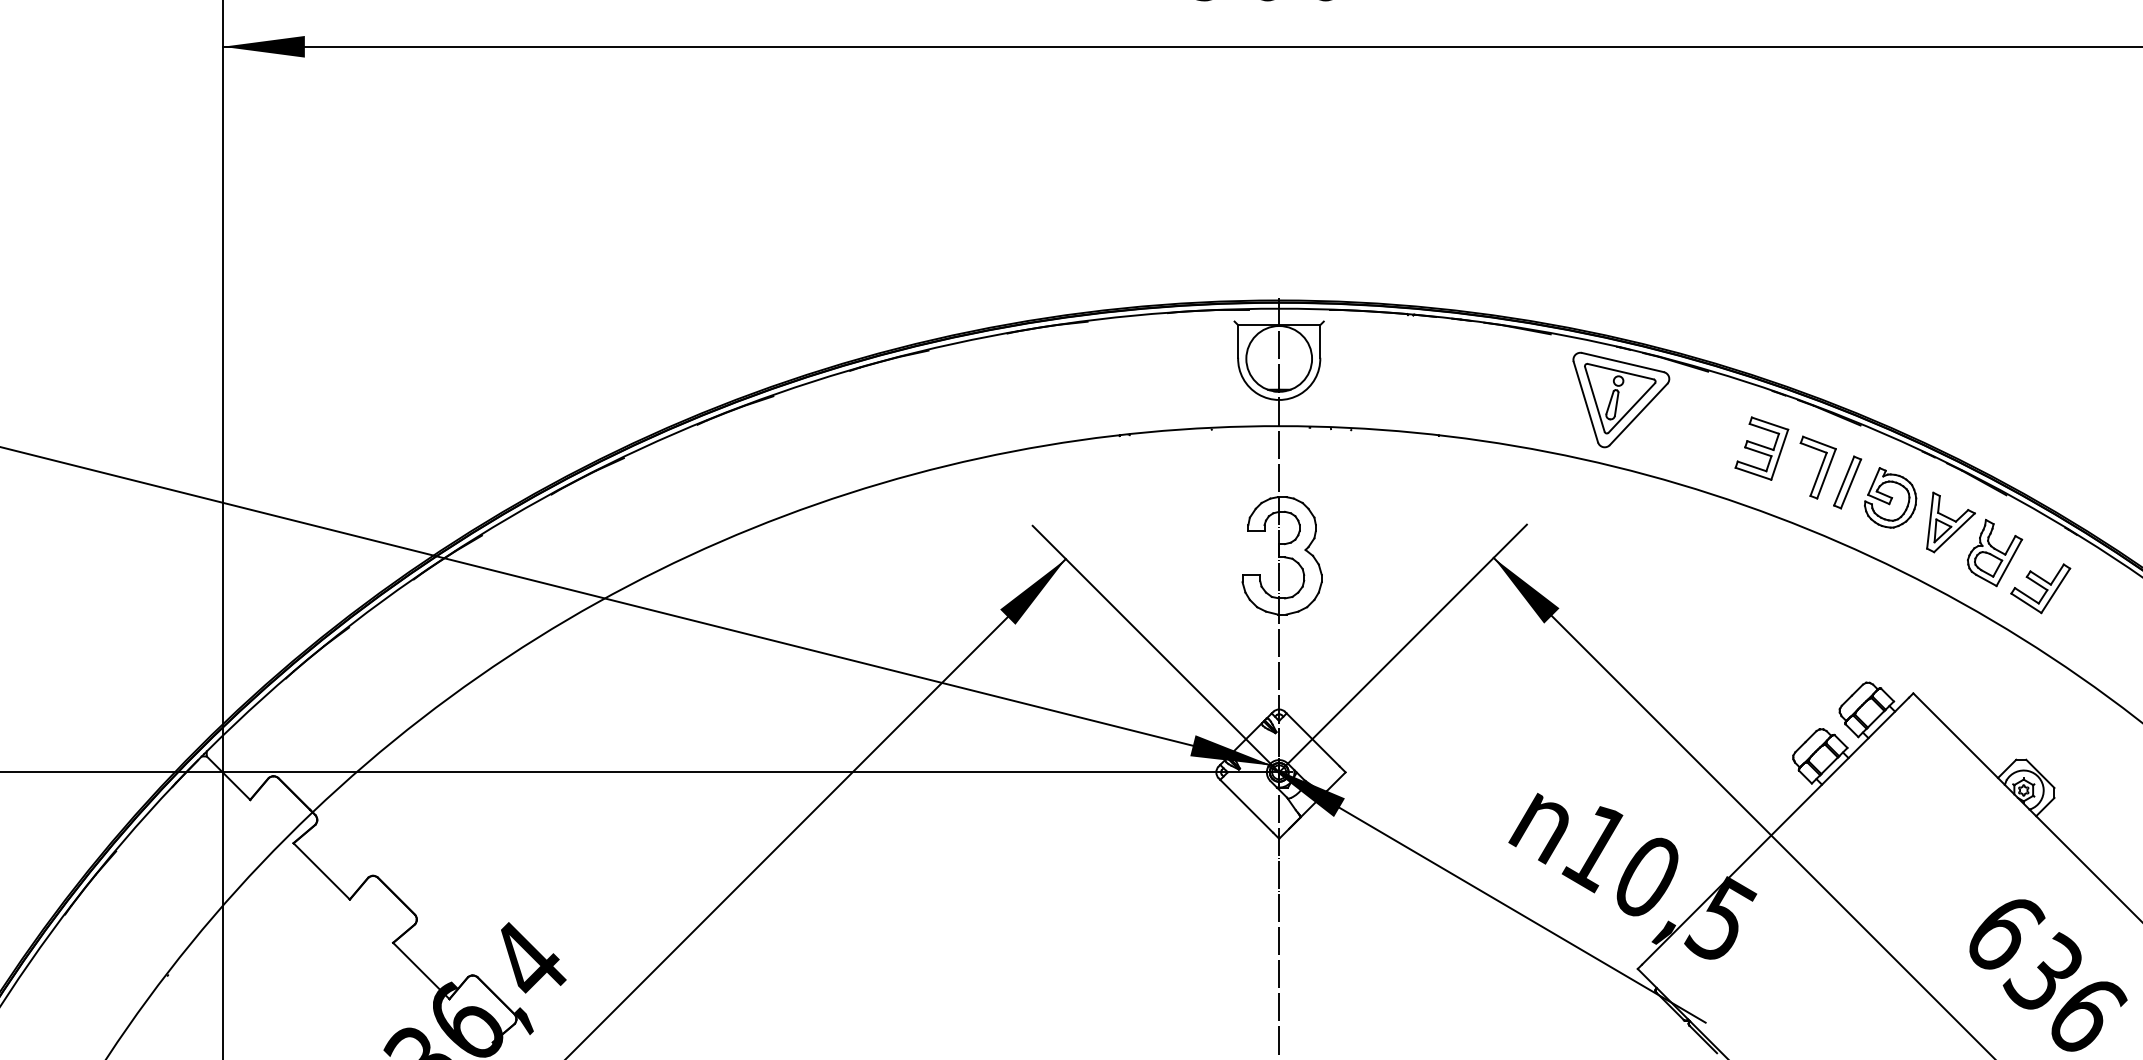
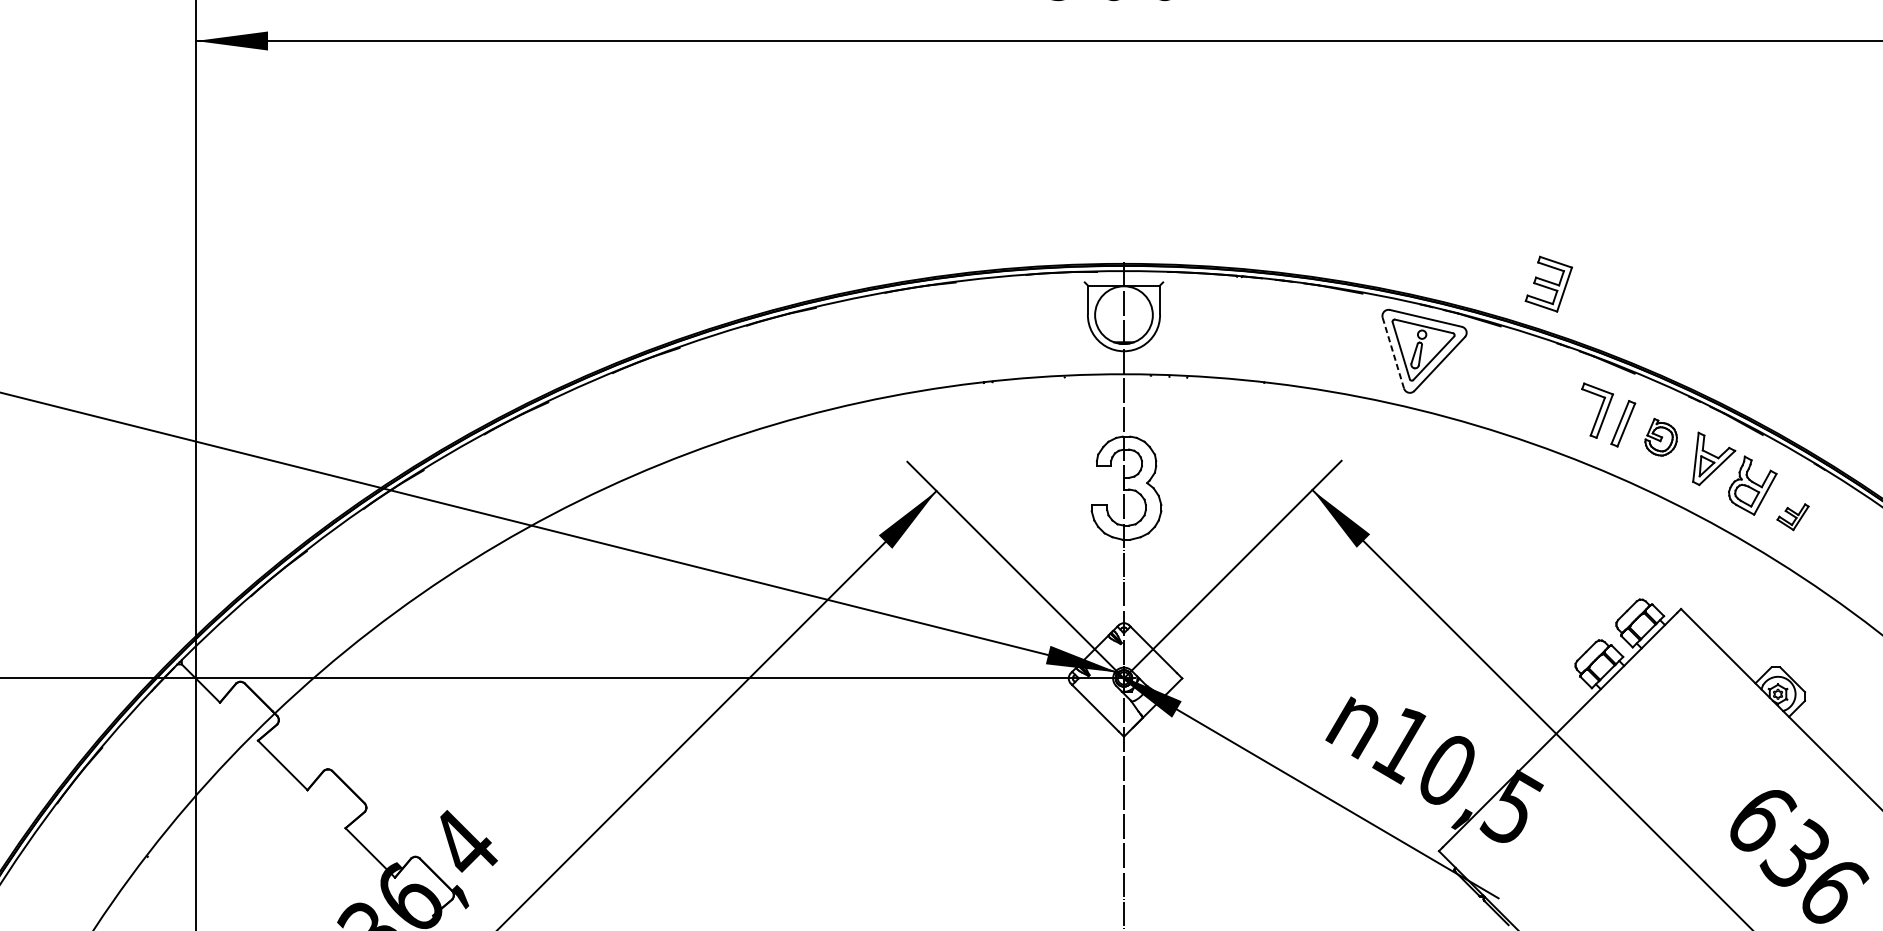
line: (1586, 402) -> (1393, 353), solid -> dashed
part: (1761, 448) -> (1548, 284), moved
part: (1890, 497) -> (1660, 436), size x0.7
part: (2040, 588) -> (1792, 516), size x0.6

